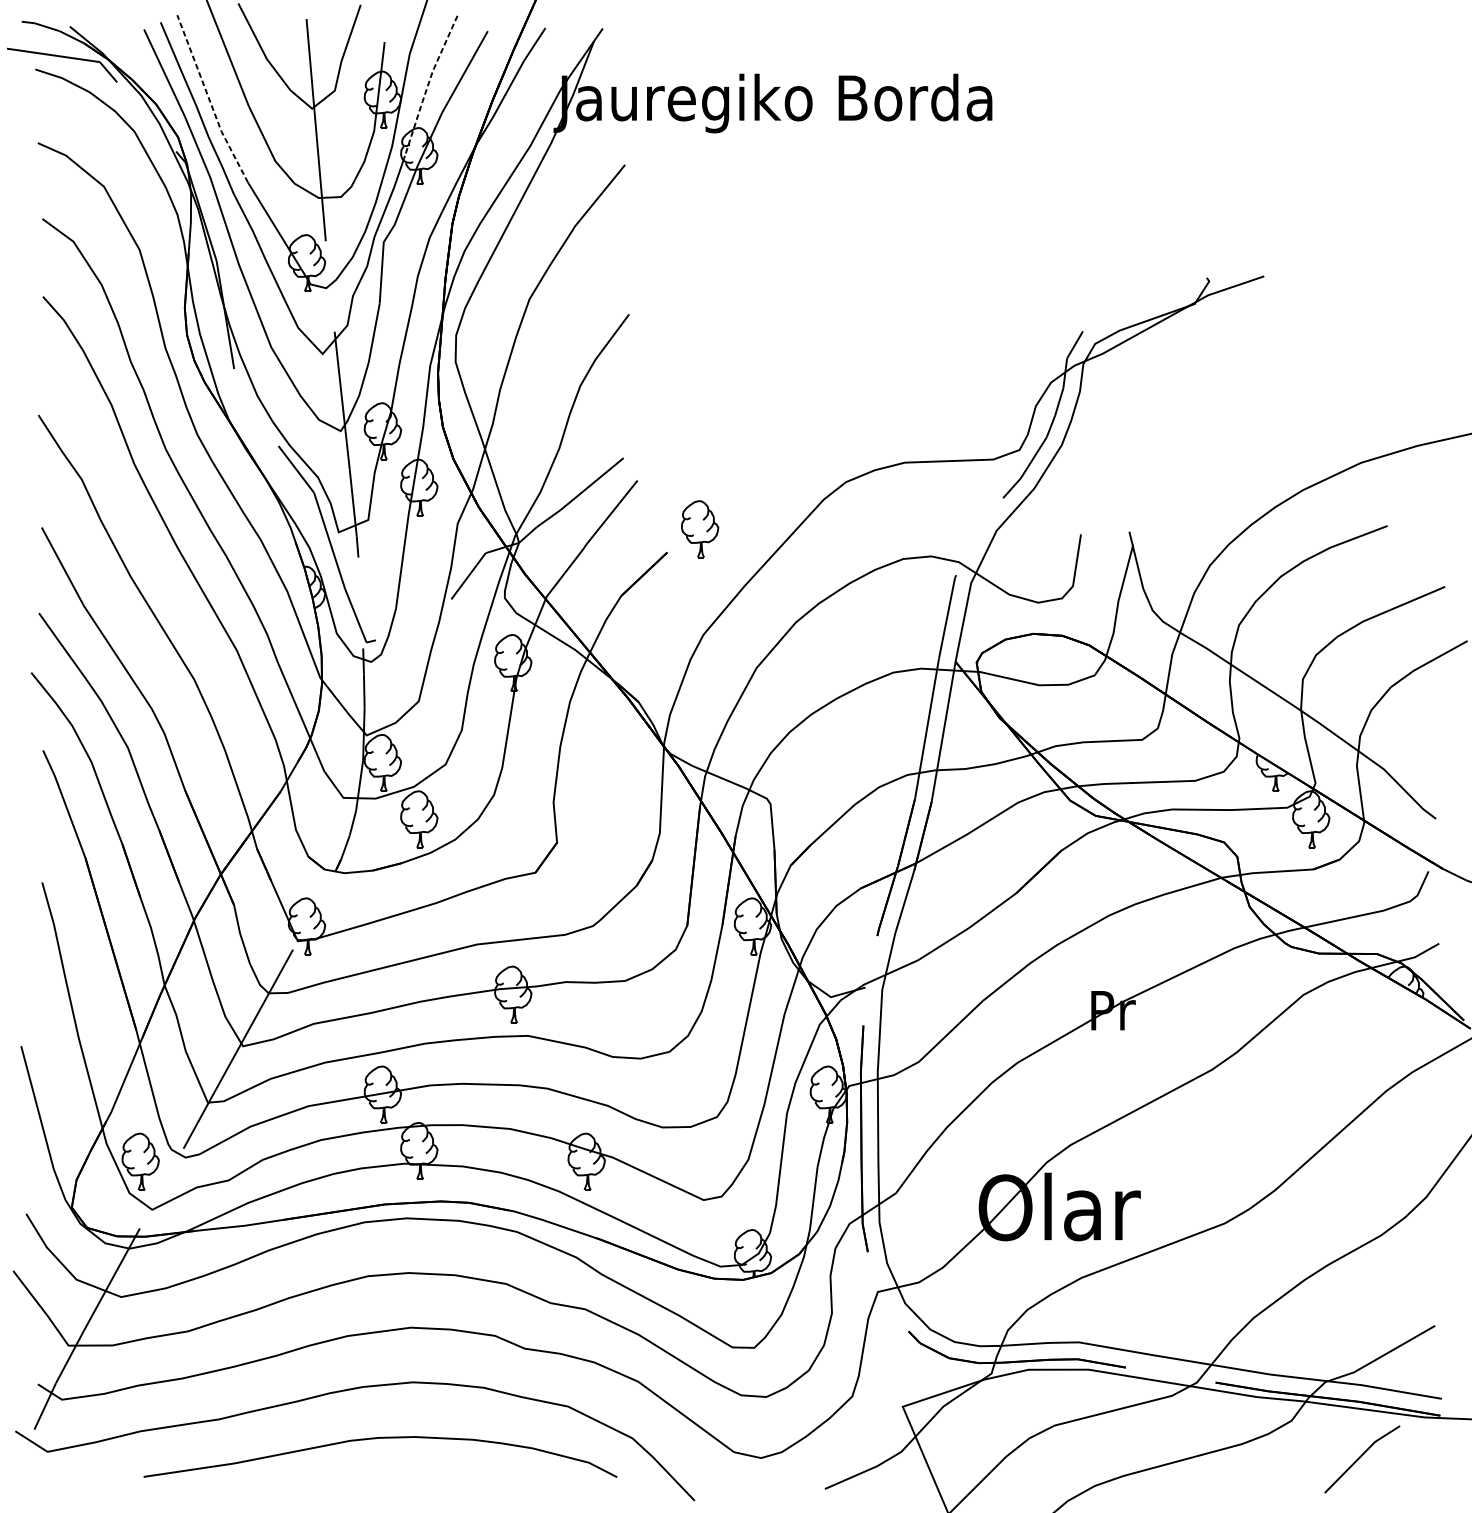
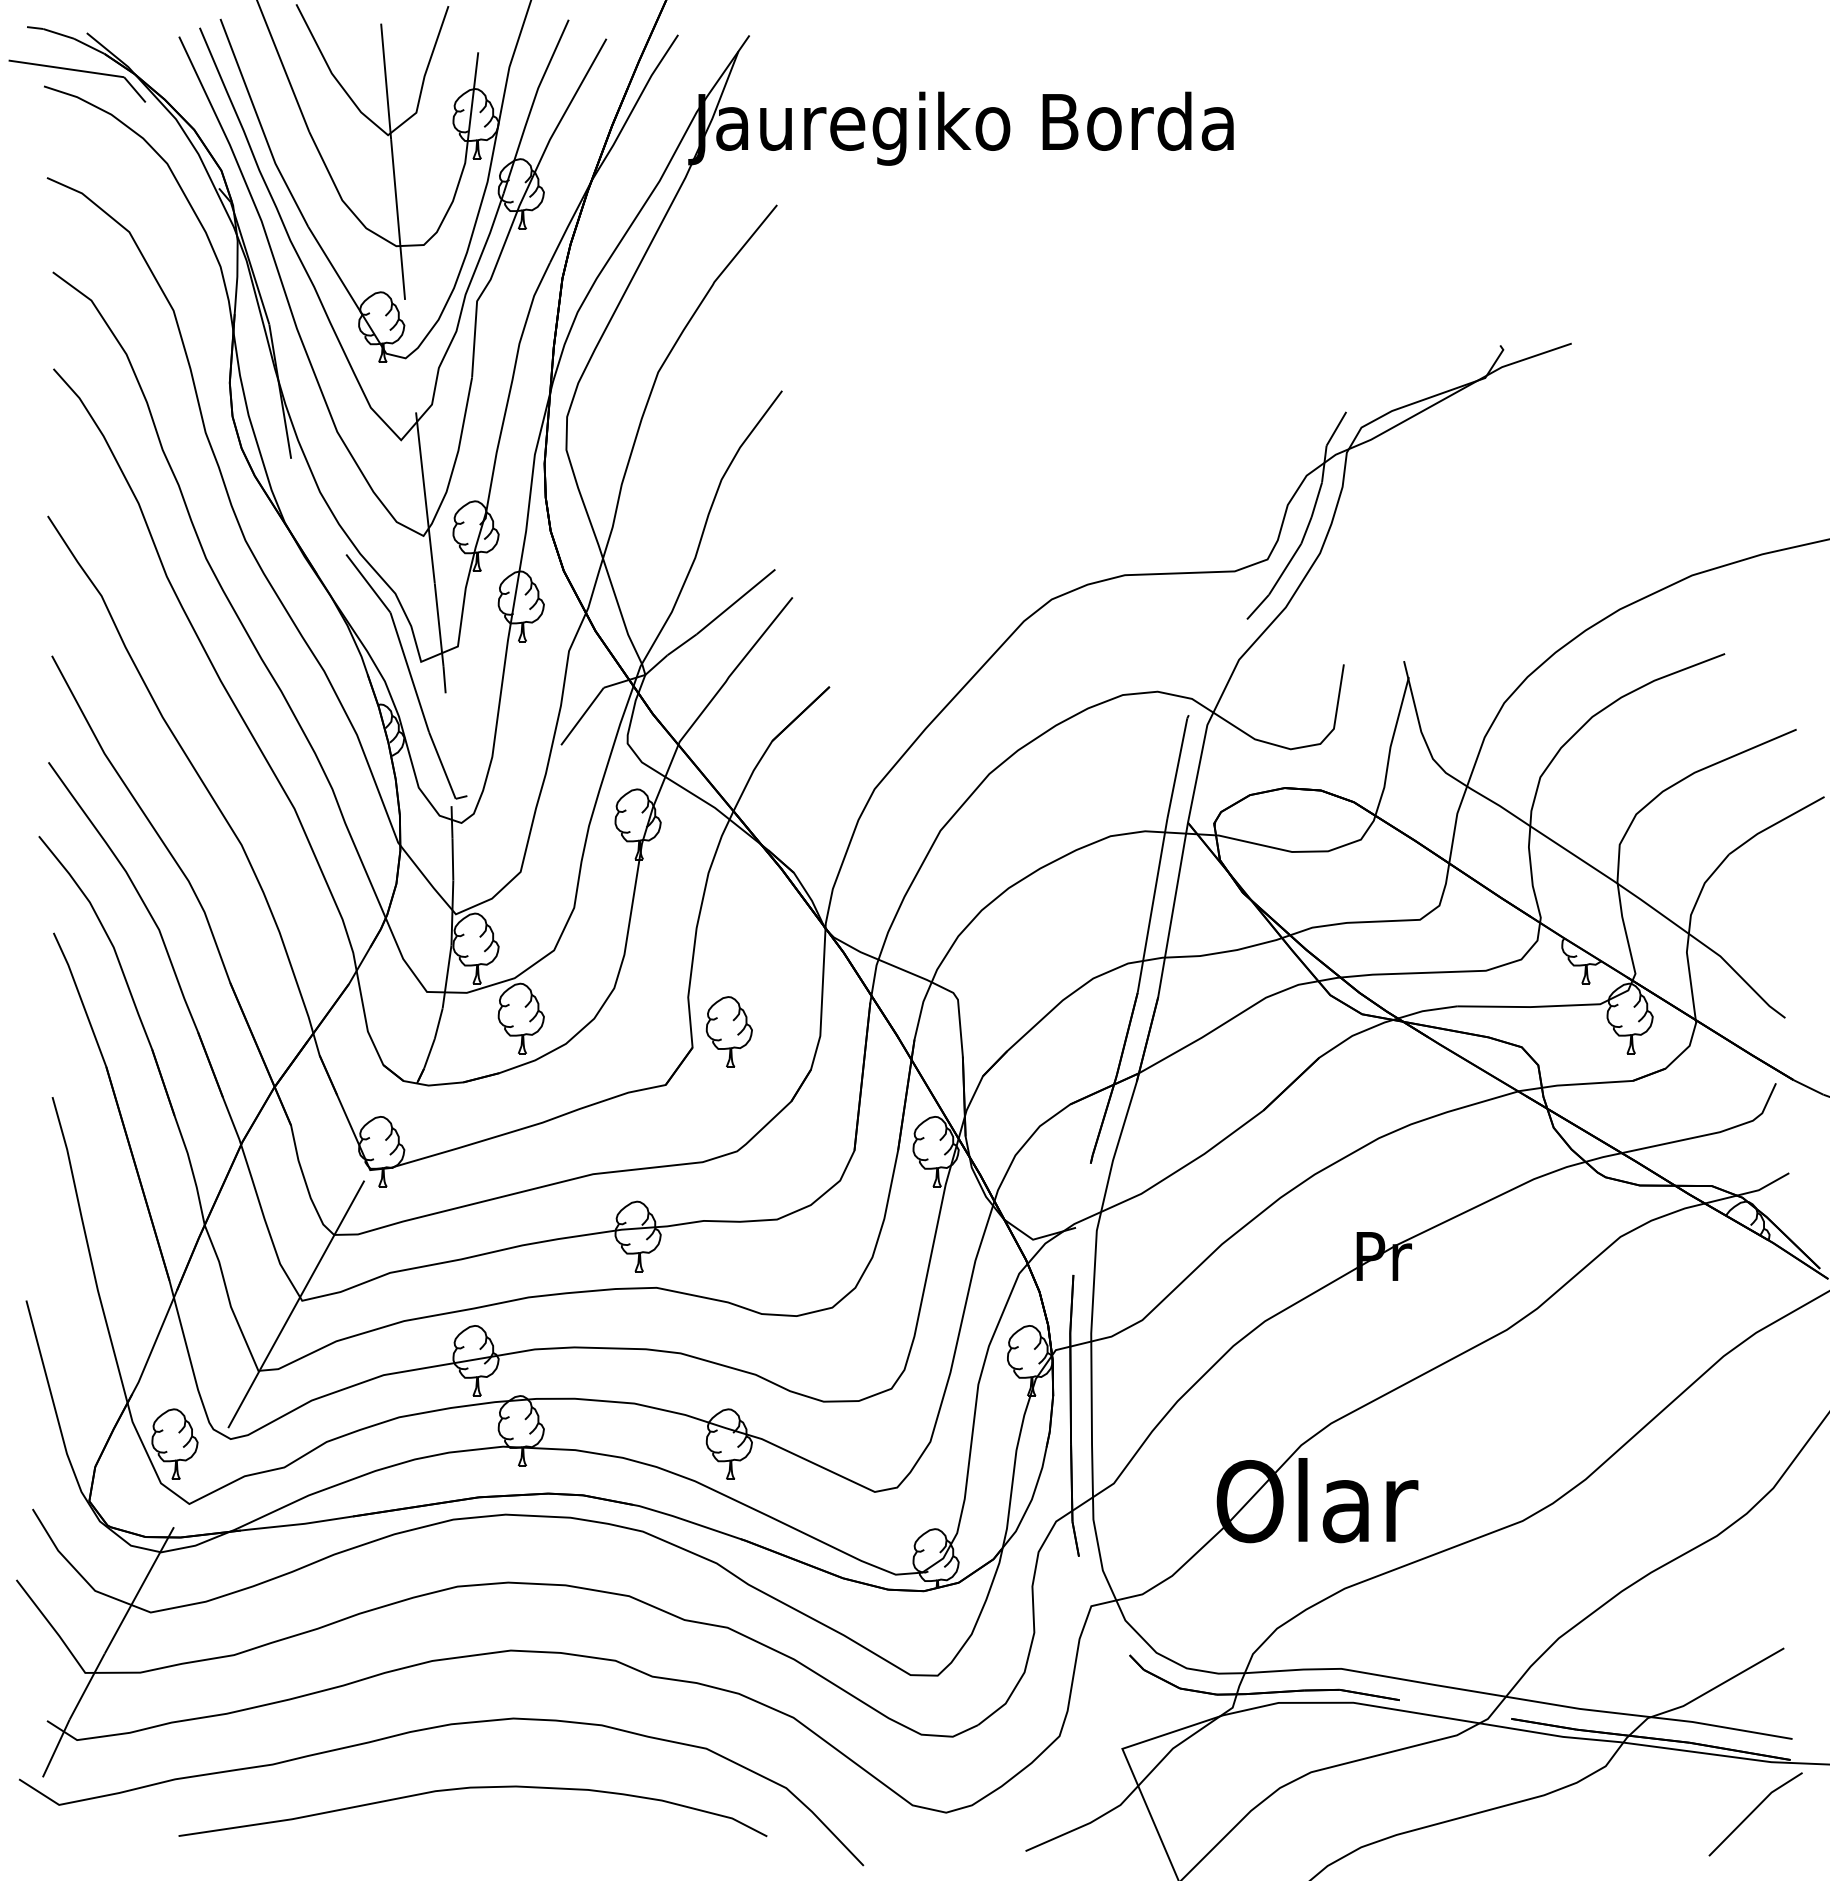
line: (428, 84) -> (532, 105), dashed -> solid
line: (209, 100) -> (260, 125), dashed -> solid
part: (699, 528) -> (728, 1031), moved
line: (1360, 1457) -> (1753, 1812), moved

